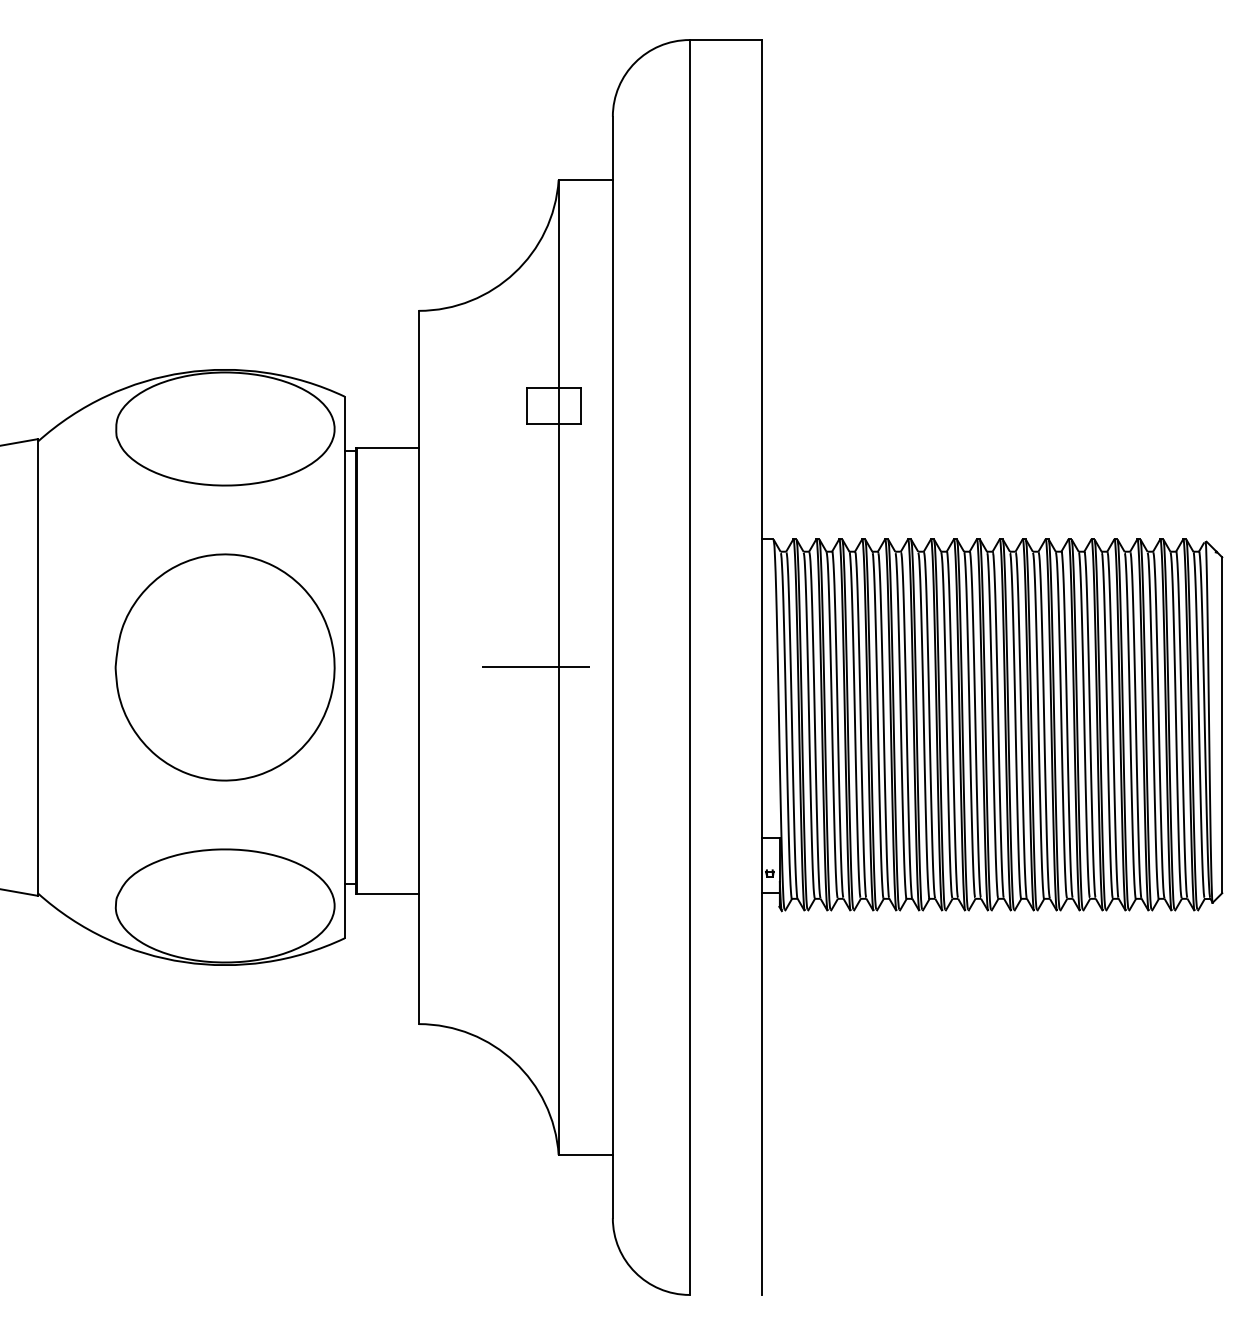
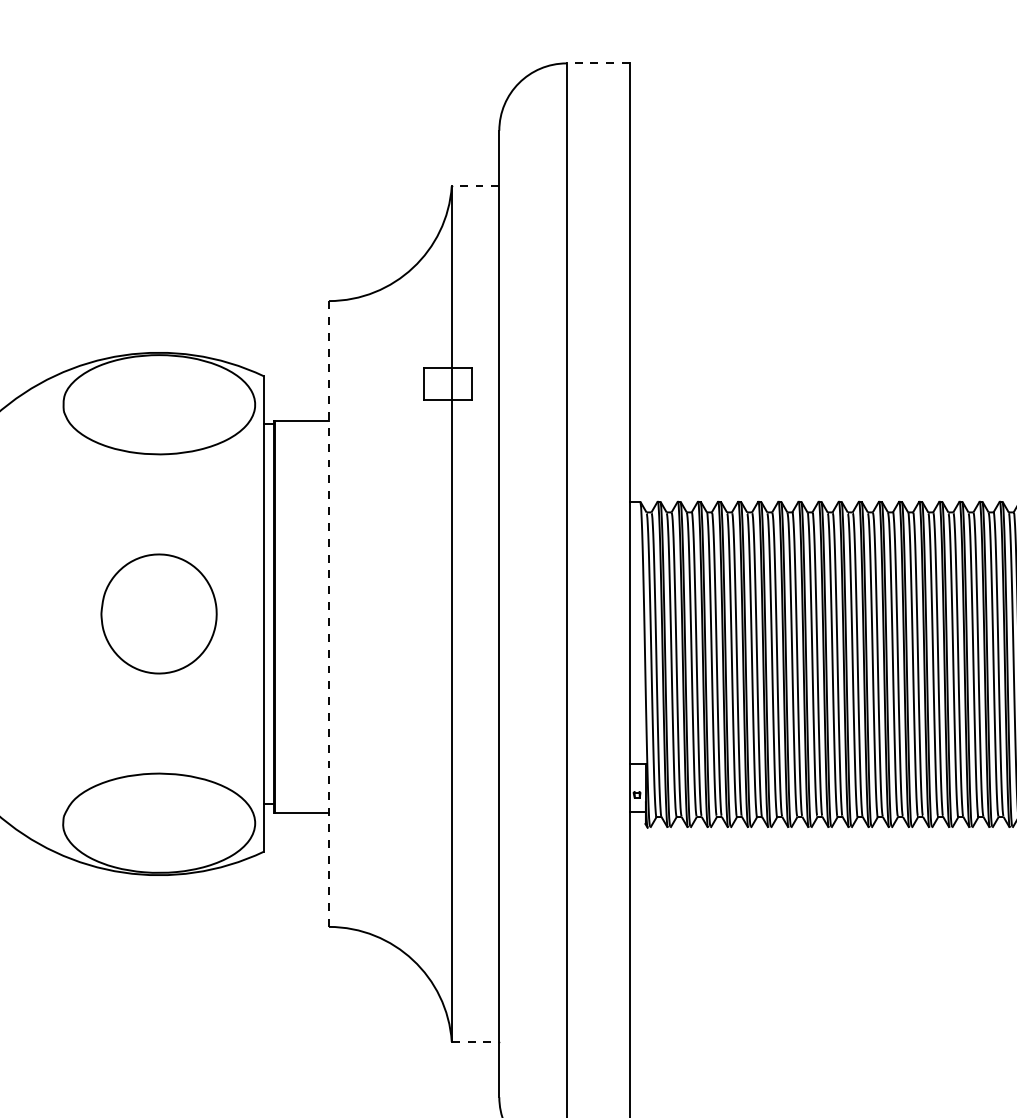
line: (725, 40) -> (598, 63), solid -> dashed
line: (585, 179) -> (475, 185), solid -> dashed
part: (224, 667) -> (158, 614), size x0.6
line: (418, 667) -> (328, 614), solid -> dashed
line: (535, 667) -> (431, 614), removed
line: (586, 1155) -> (476, 1042), solid -> dashed

